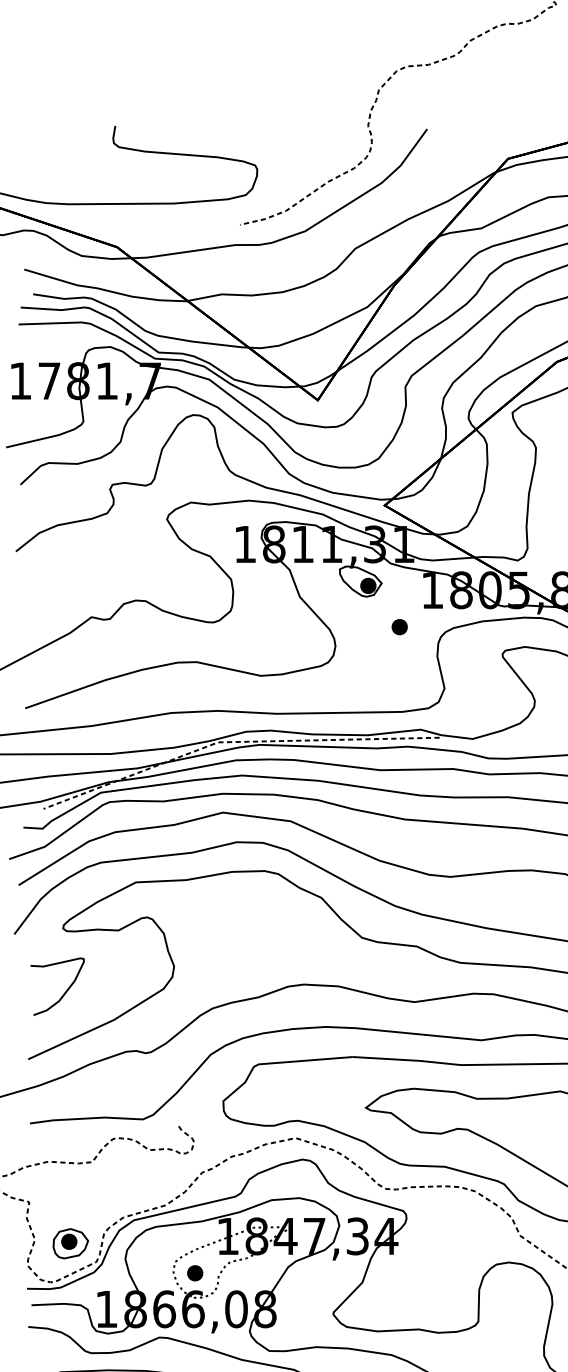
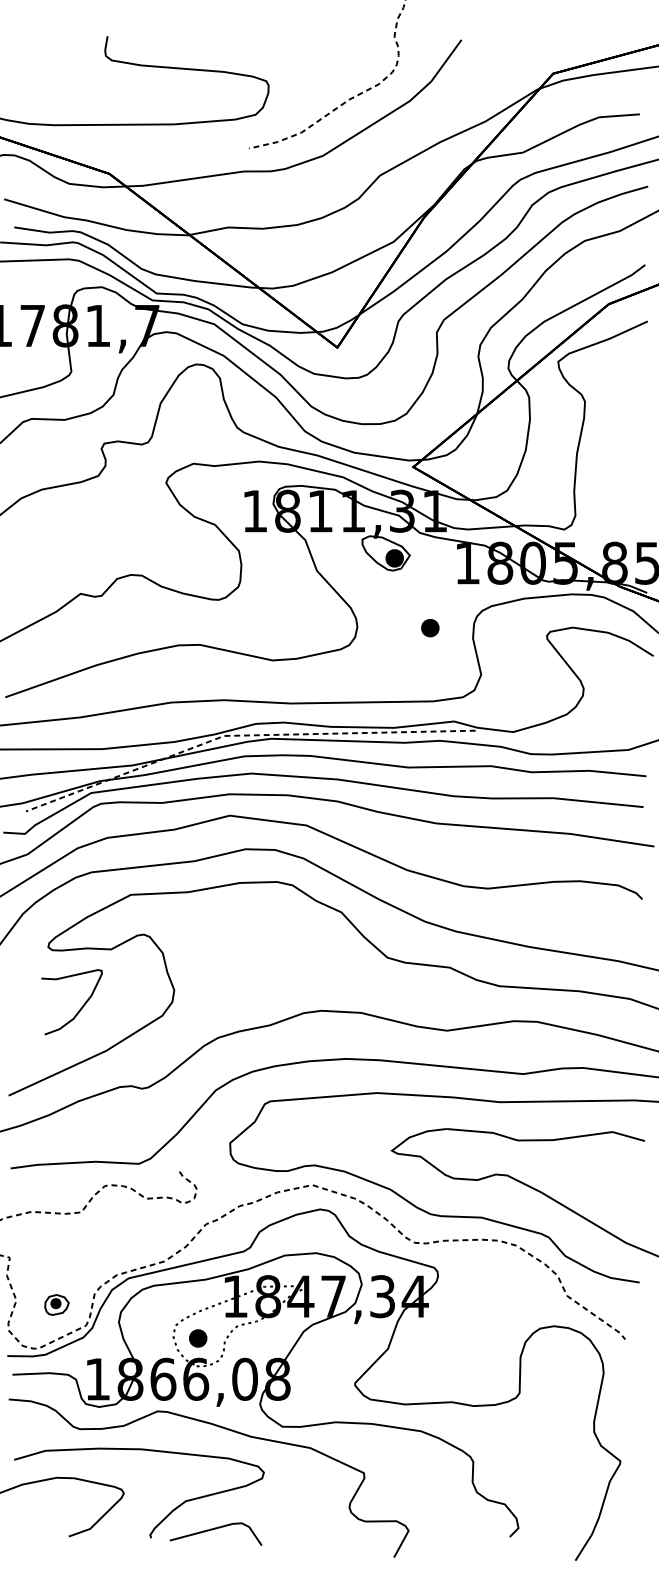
part: (399, 627) -> (430, 628), moved
curve: (64, 993) -> (79, 1009), moved
part: (70, 1243) -> (56, 1304), size x0.6

